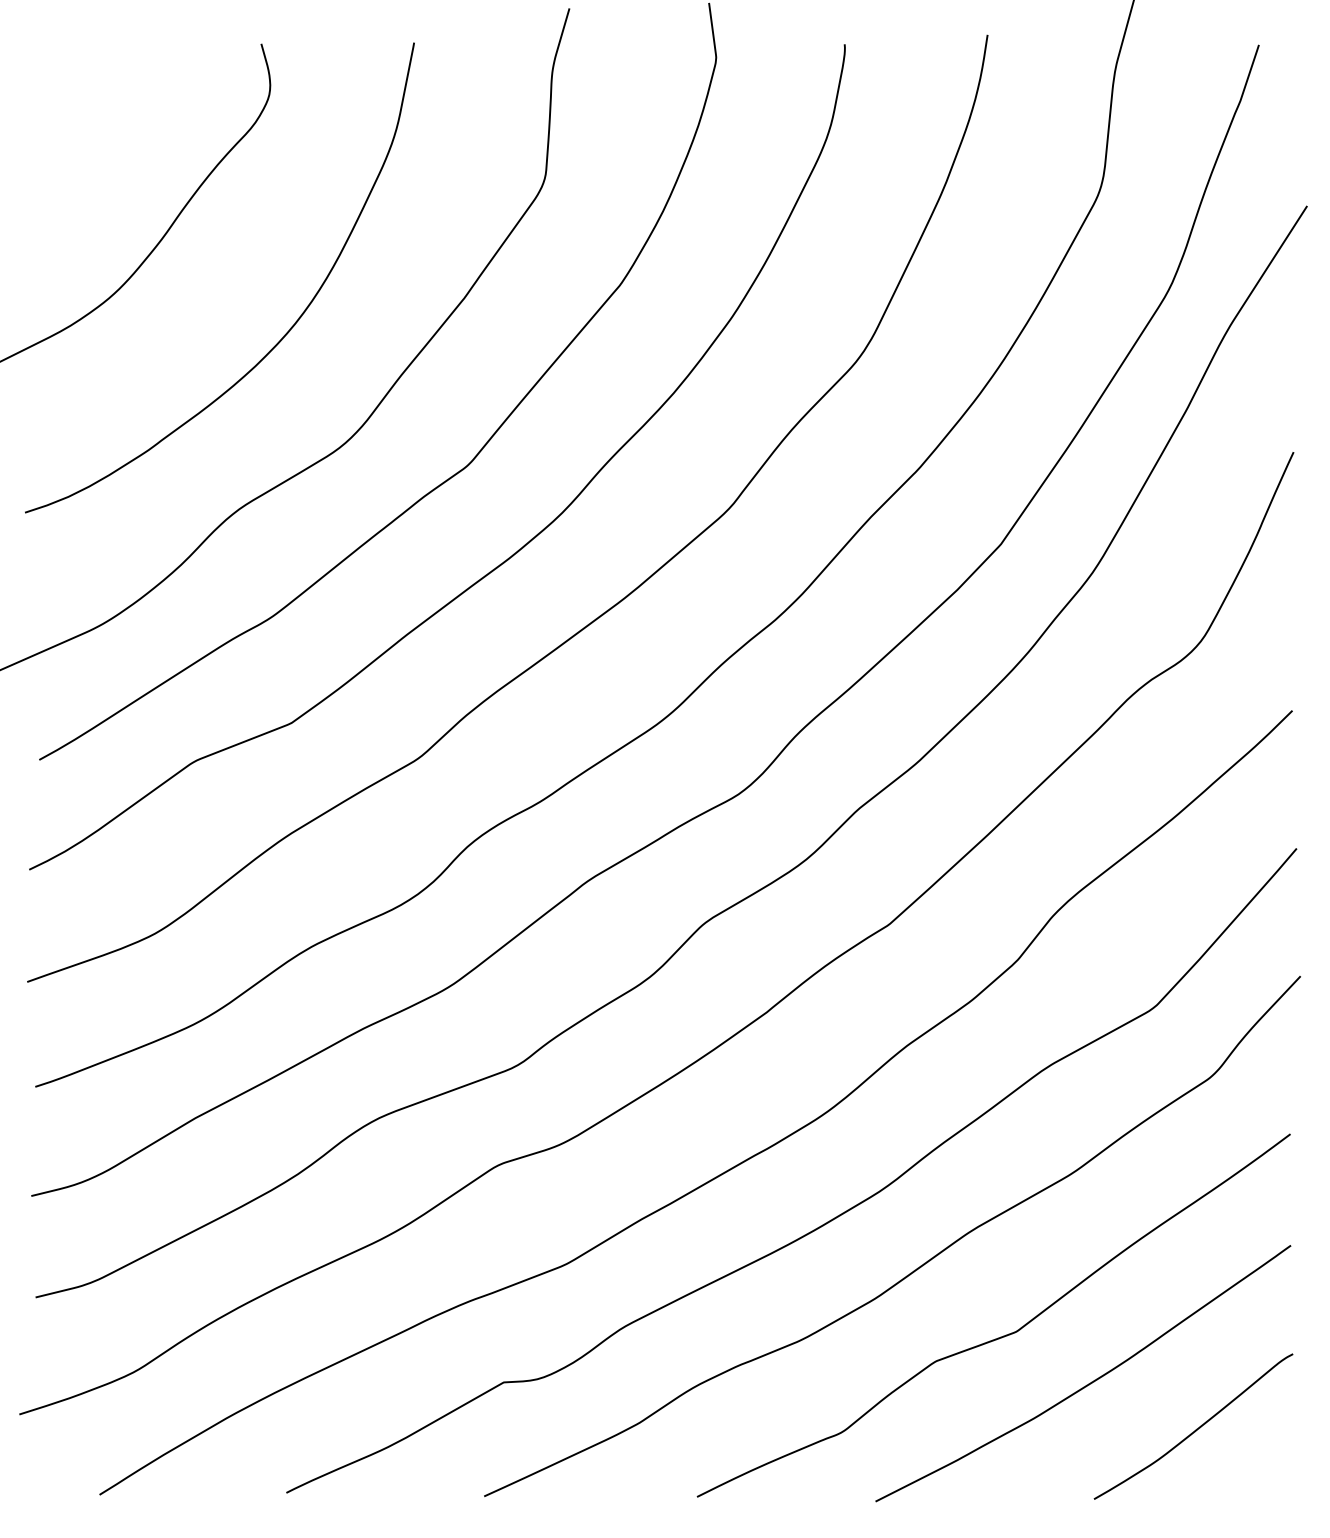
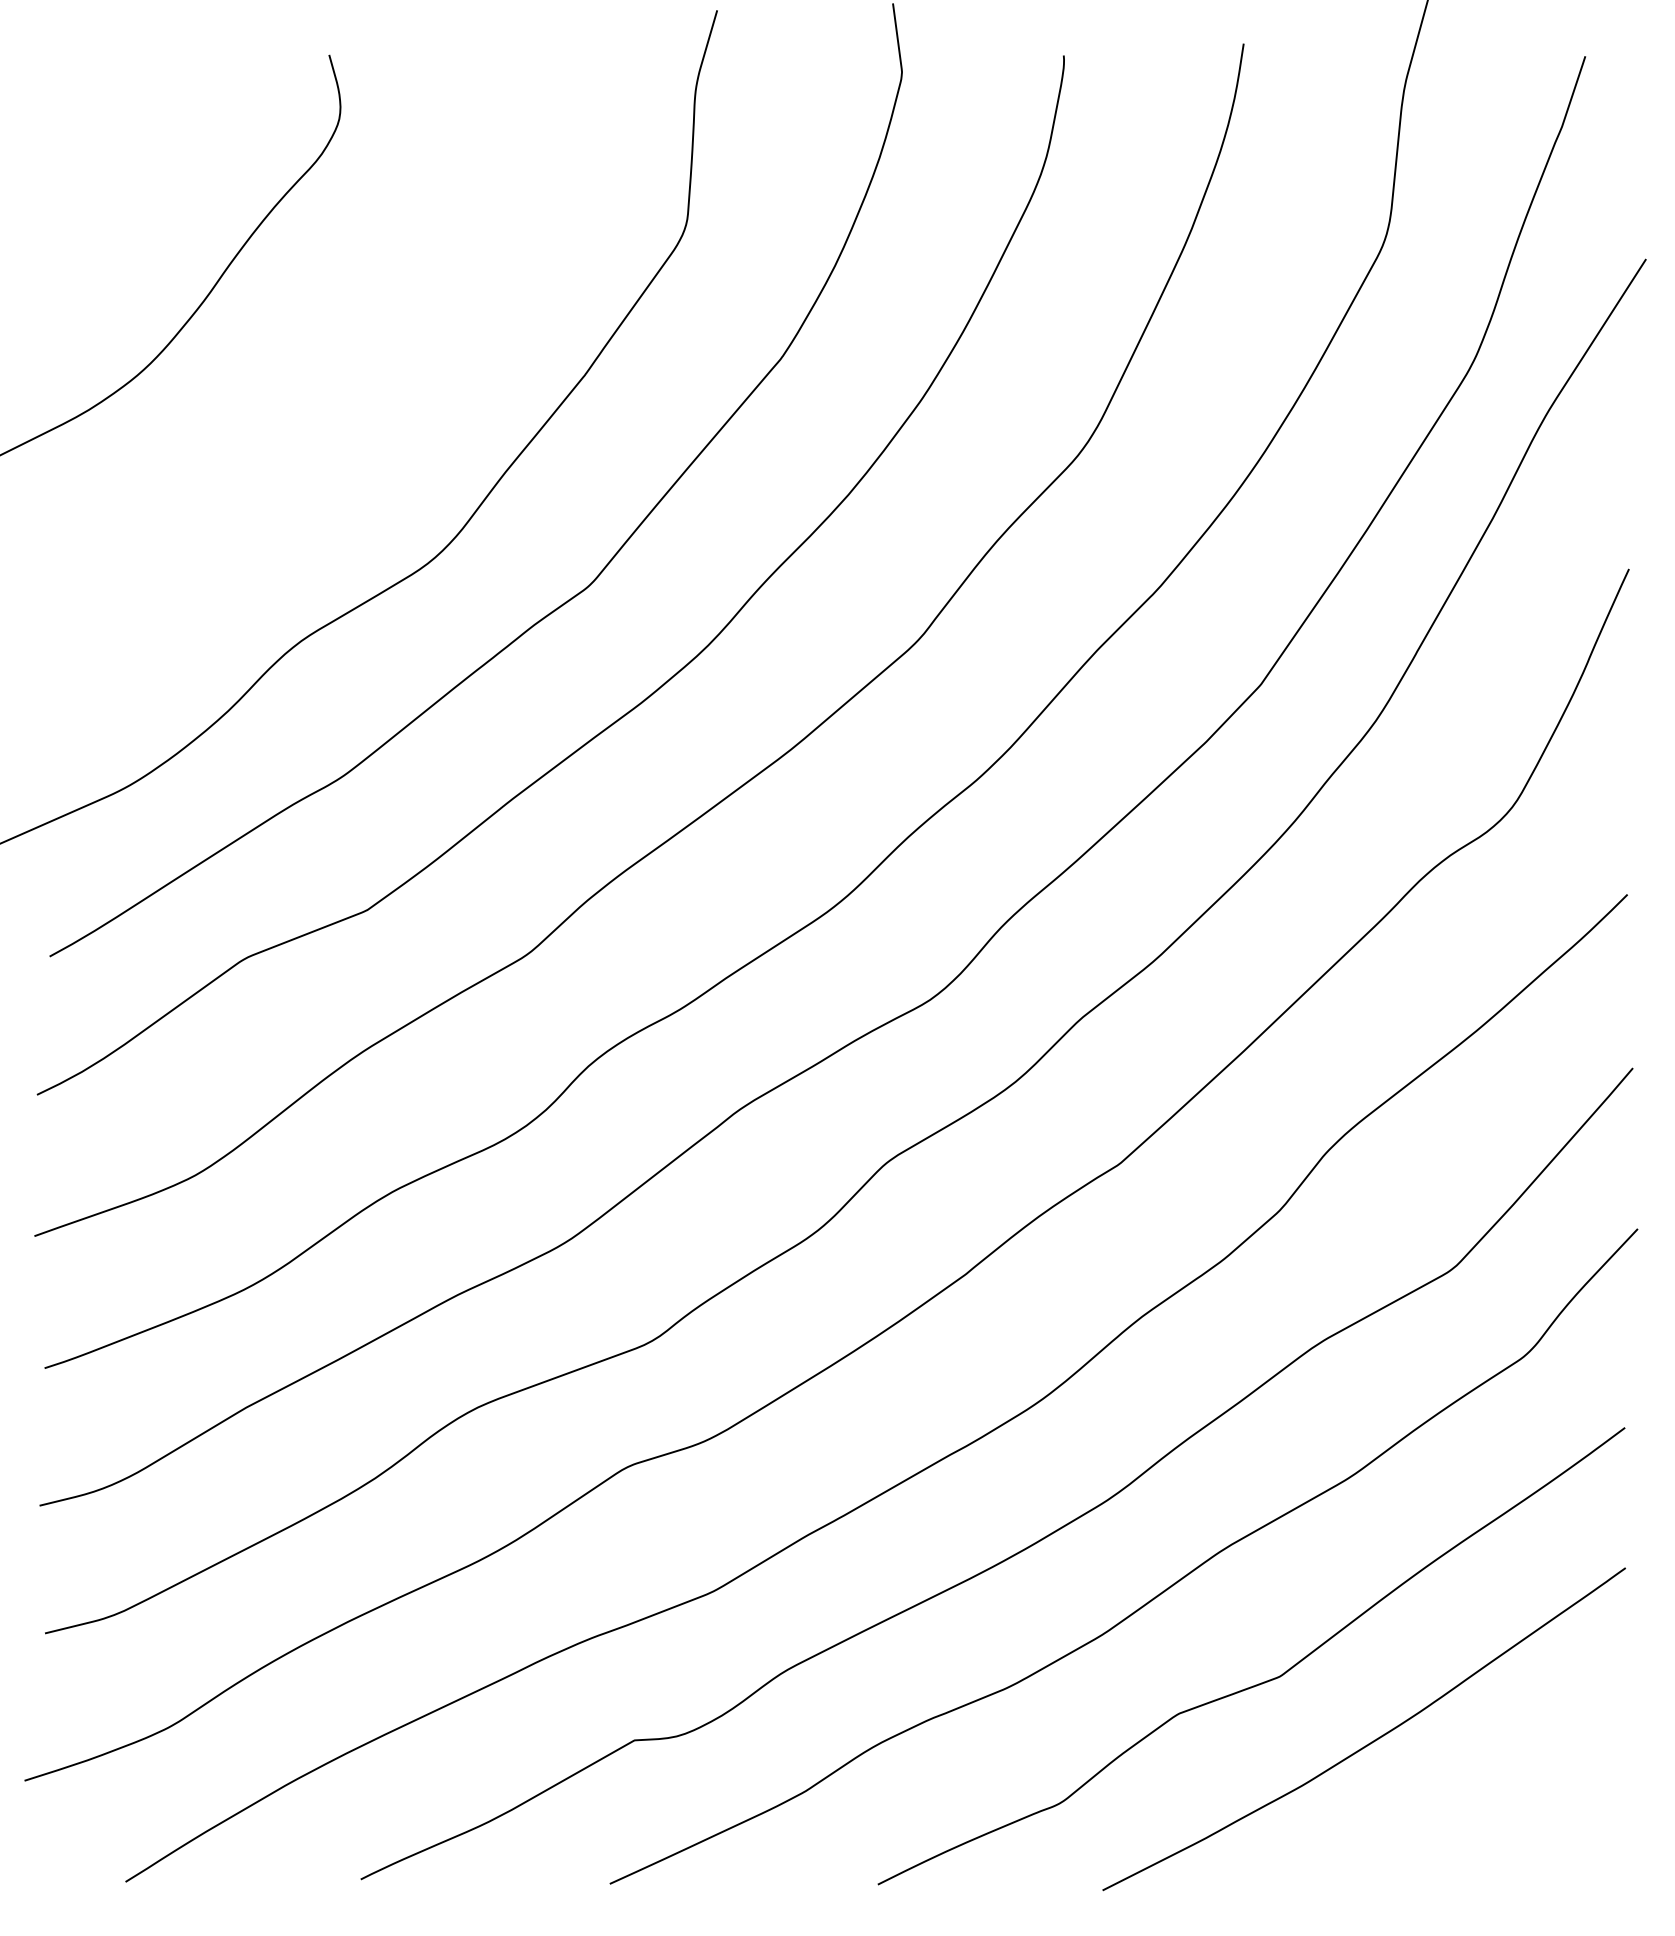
curve: (282, 337) -> (355, 424), removed
curve: (1196, 1429) -> (1506, 1799), removed

